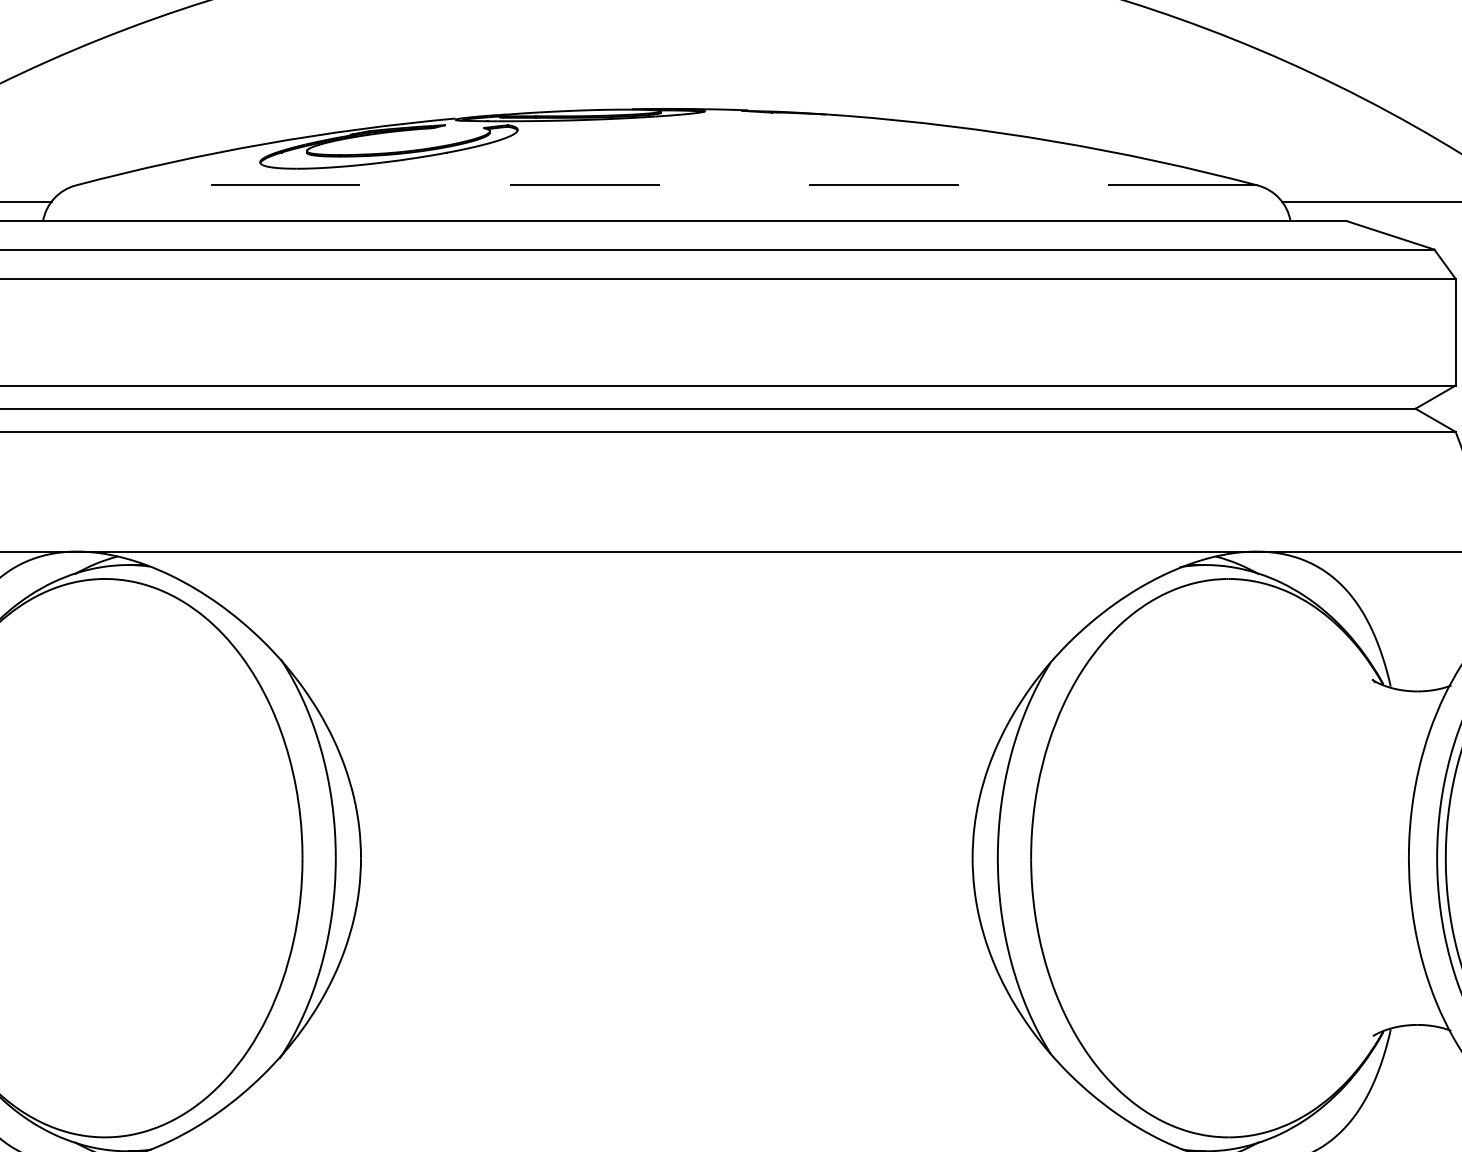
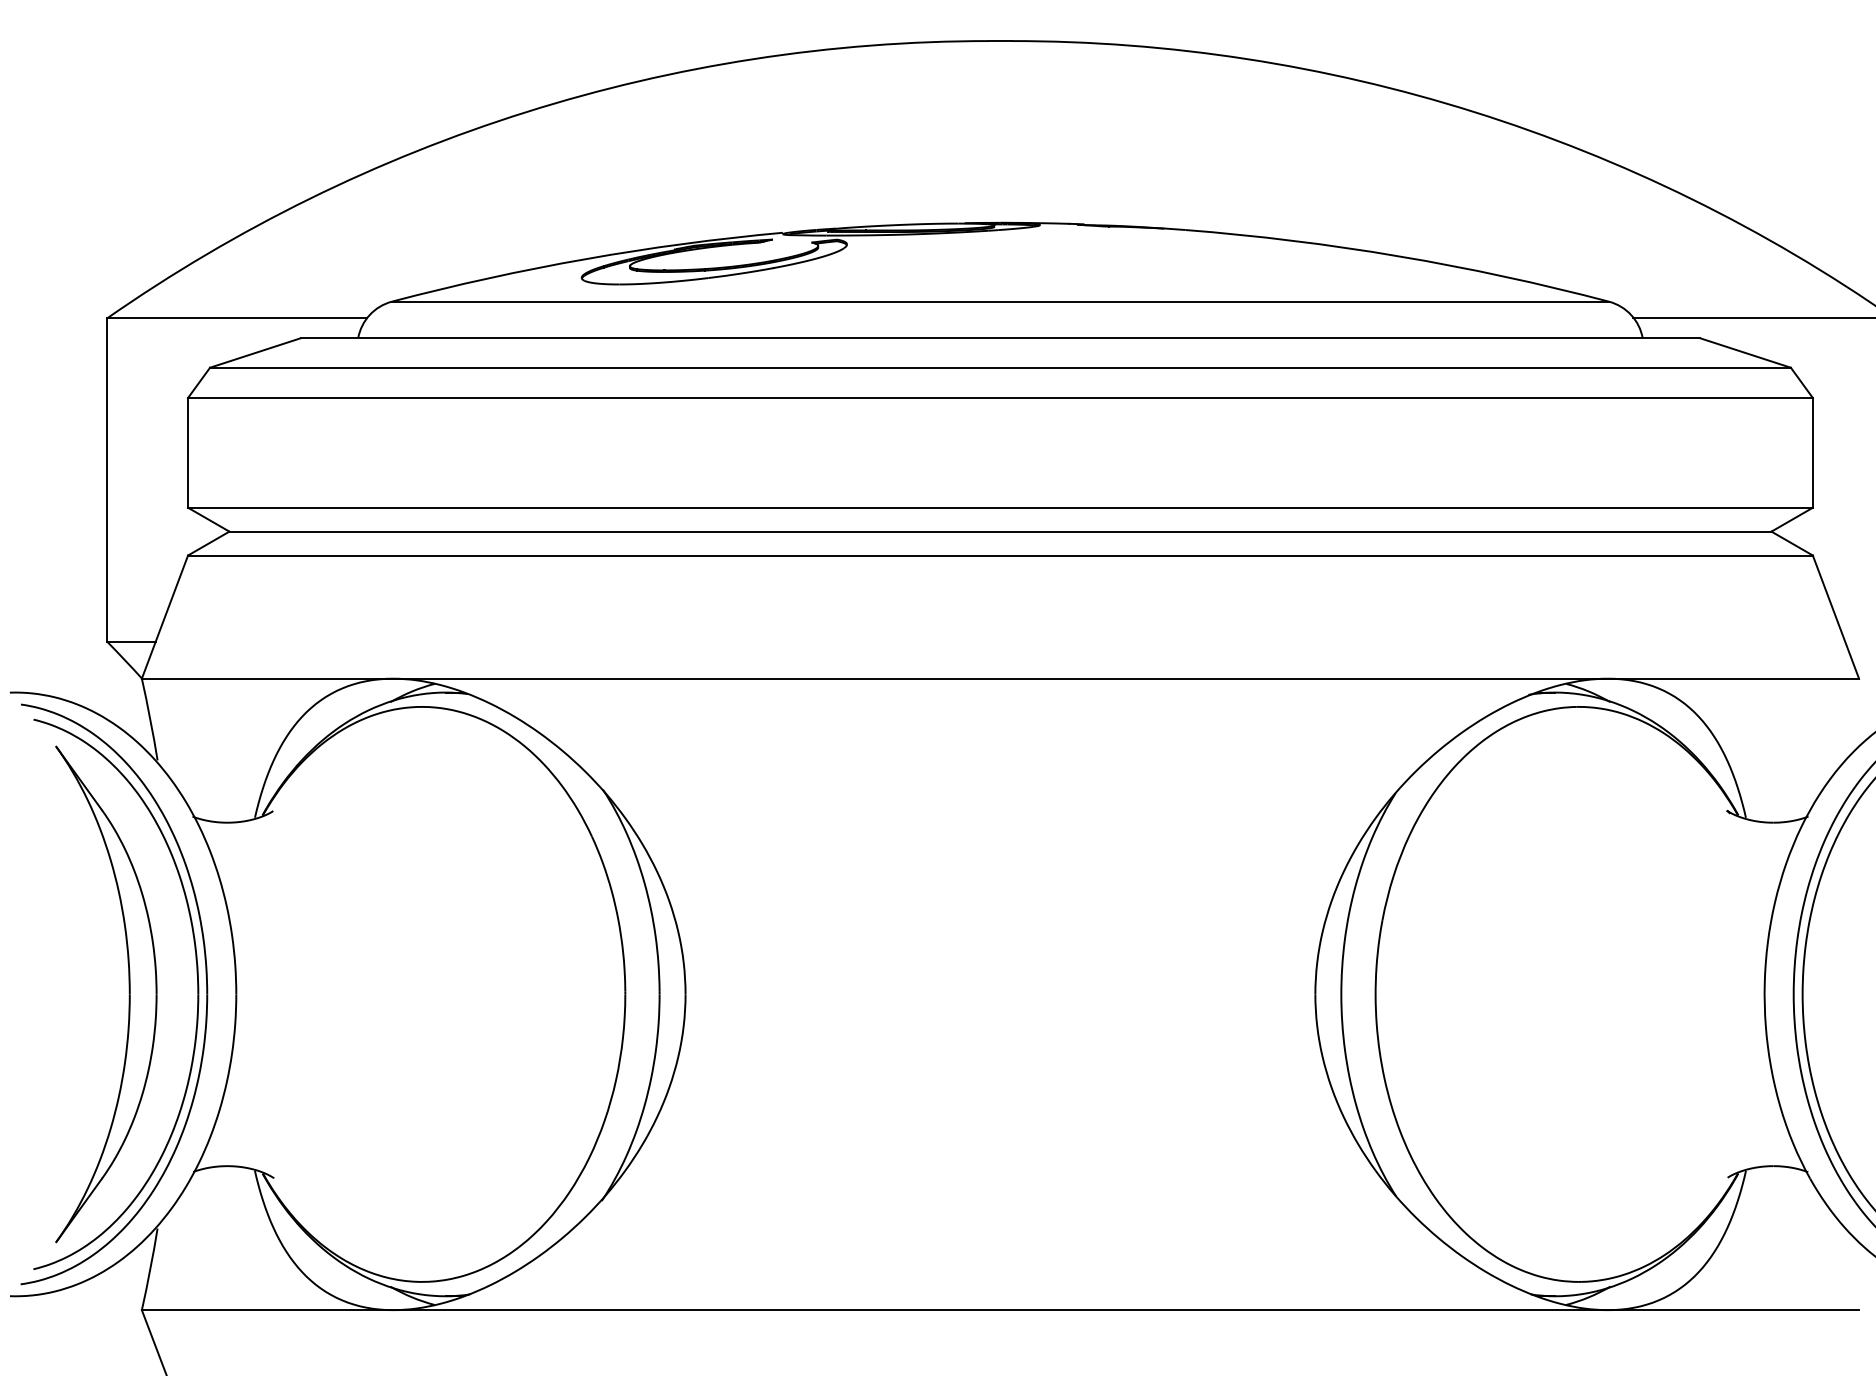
line: (666, 185) -> (1000, 301), dashed -> solid

